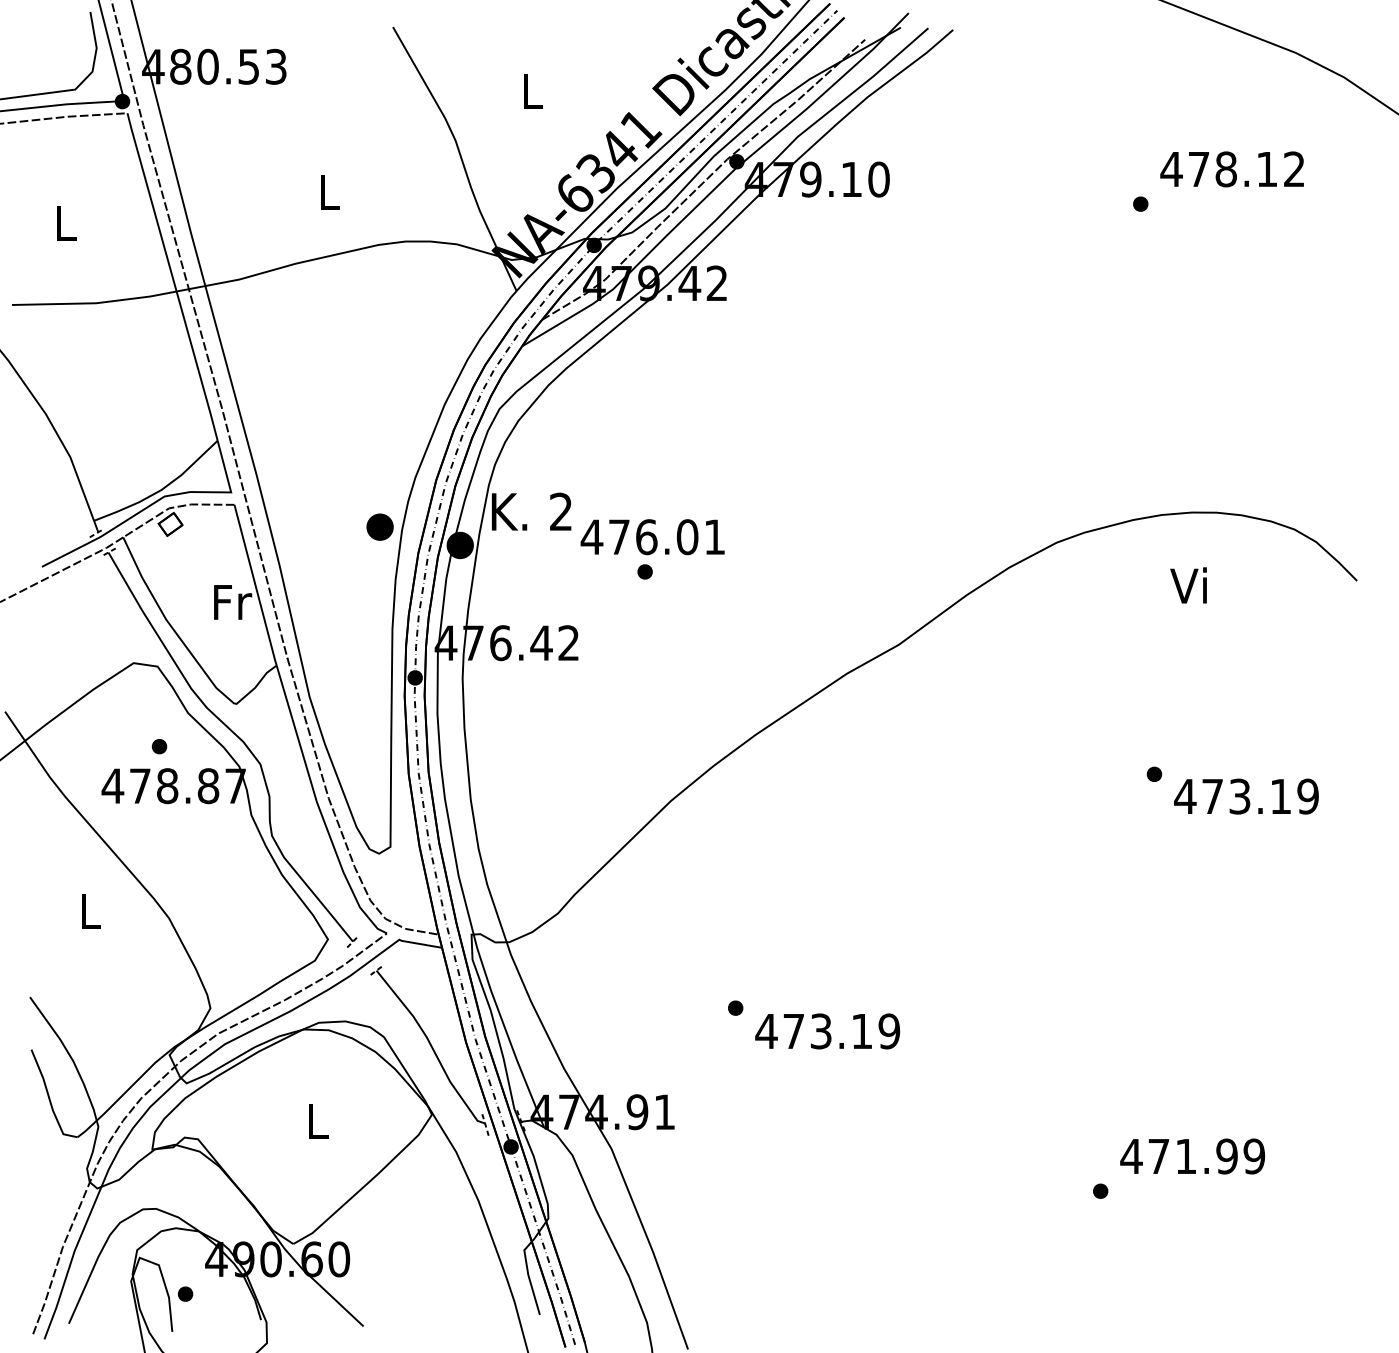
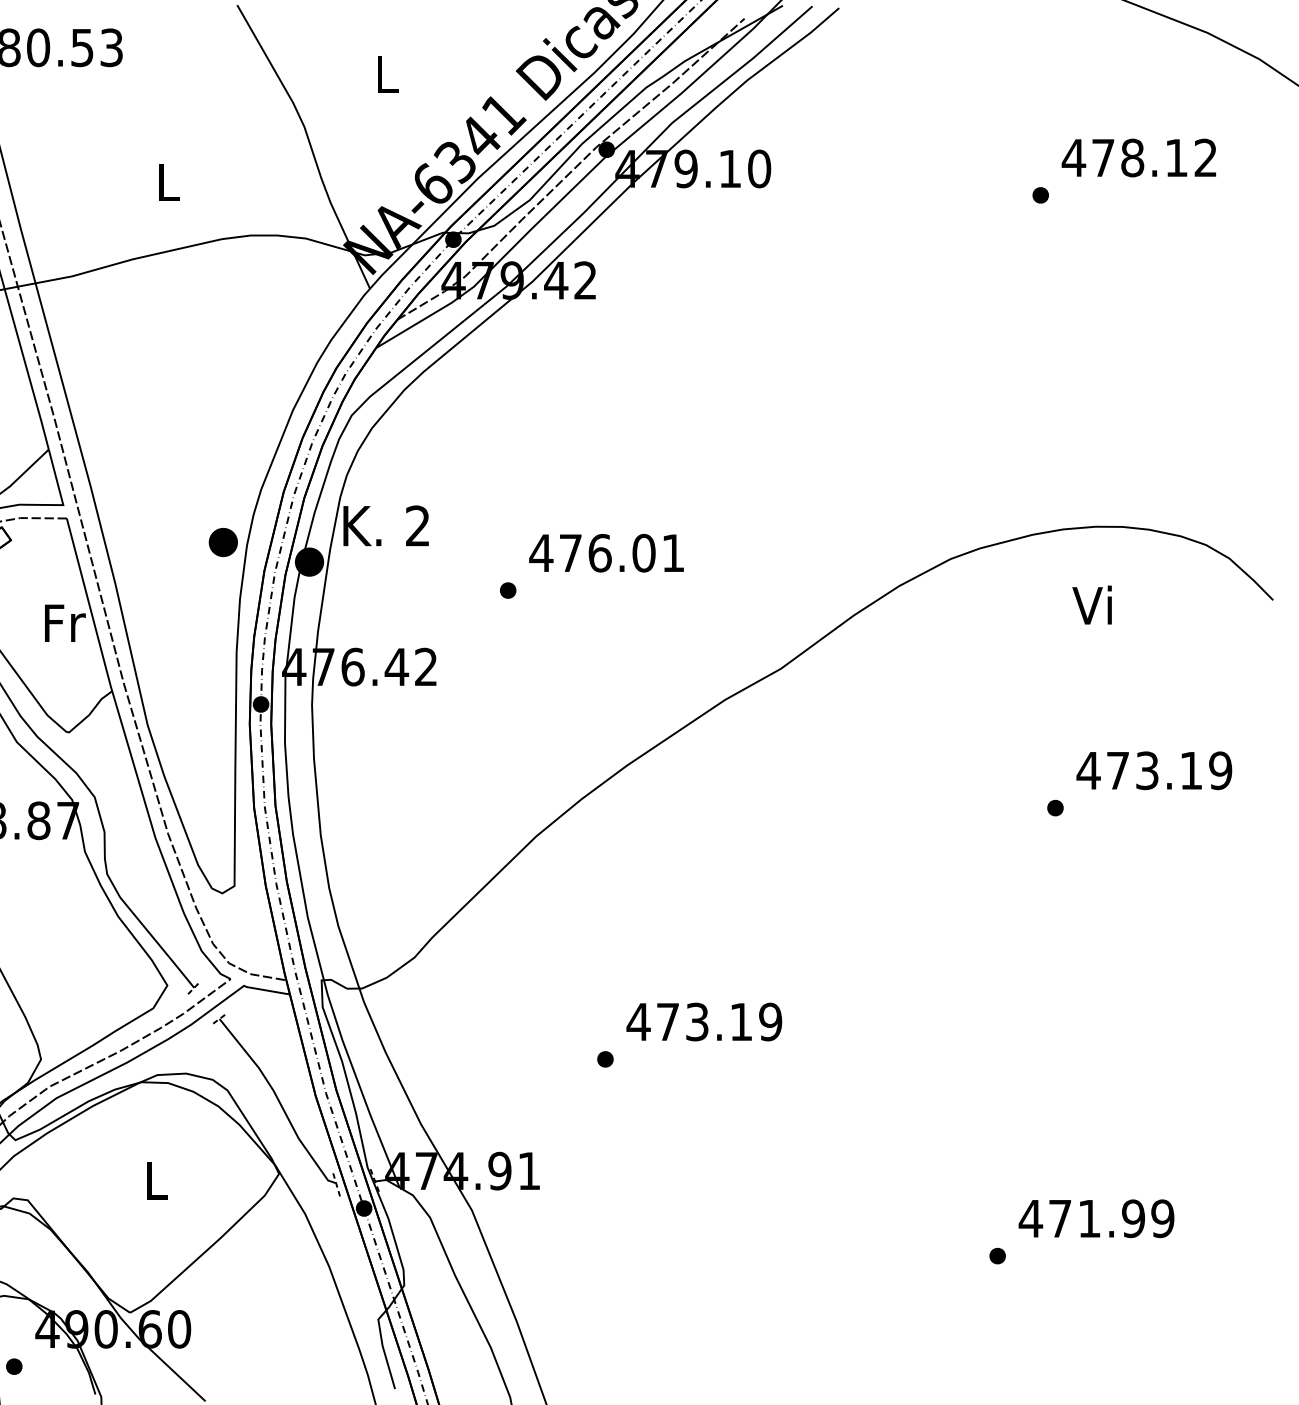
text: (652, 537) -> (606, 553), moved
text: (1246, 796) -> (1154, 770), moved
text: (827, 1031) -> (704, 1022), moved

